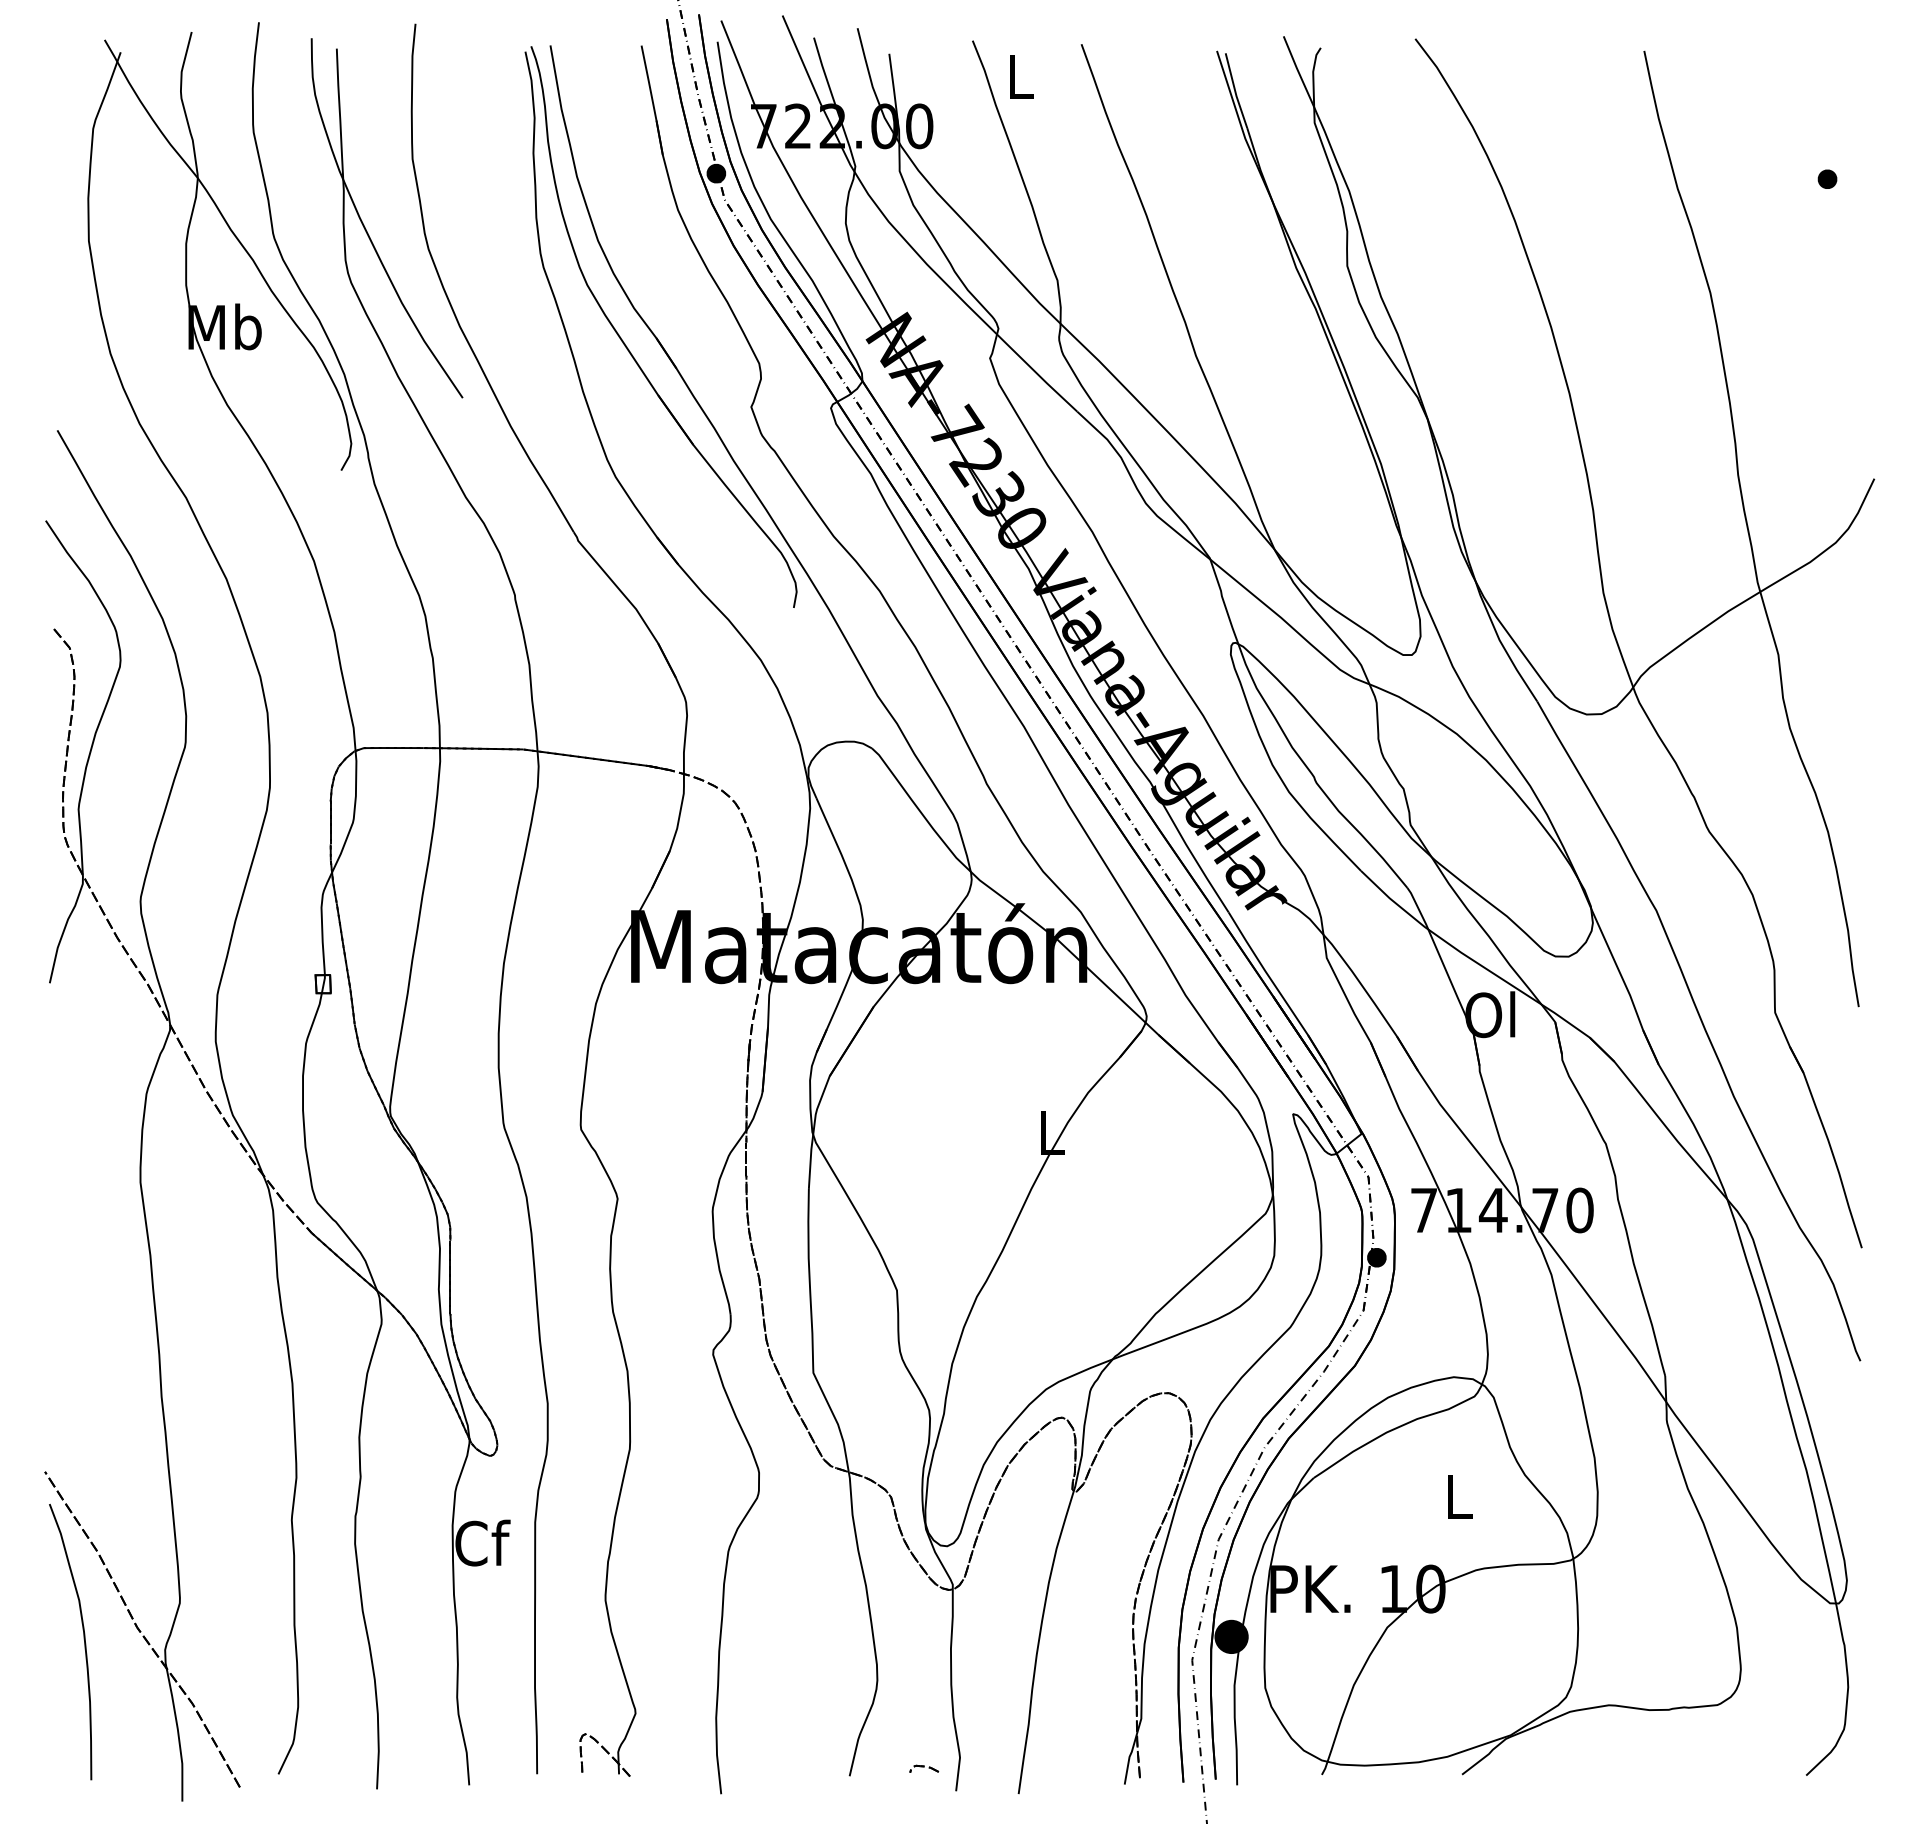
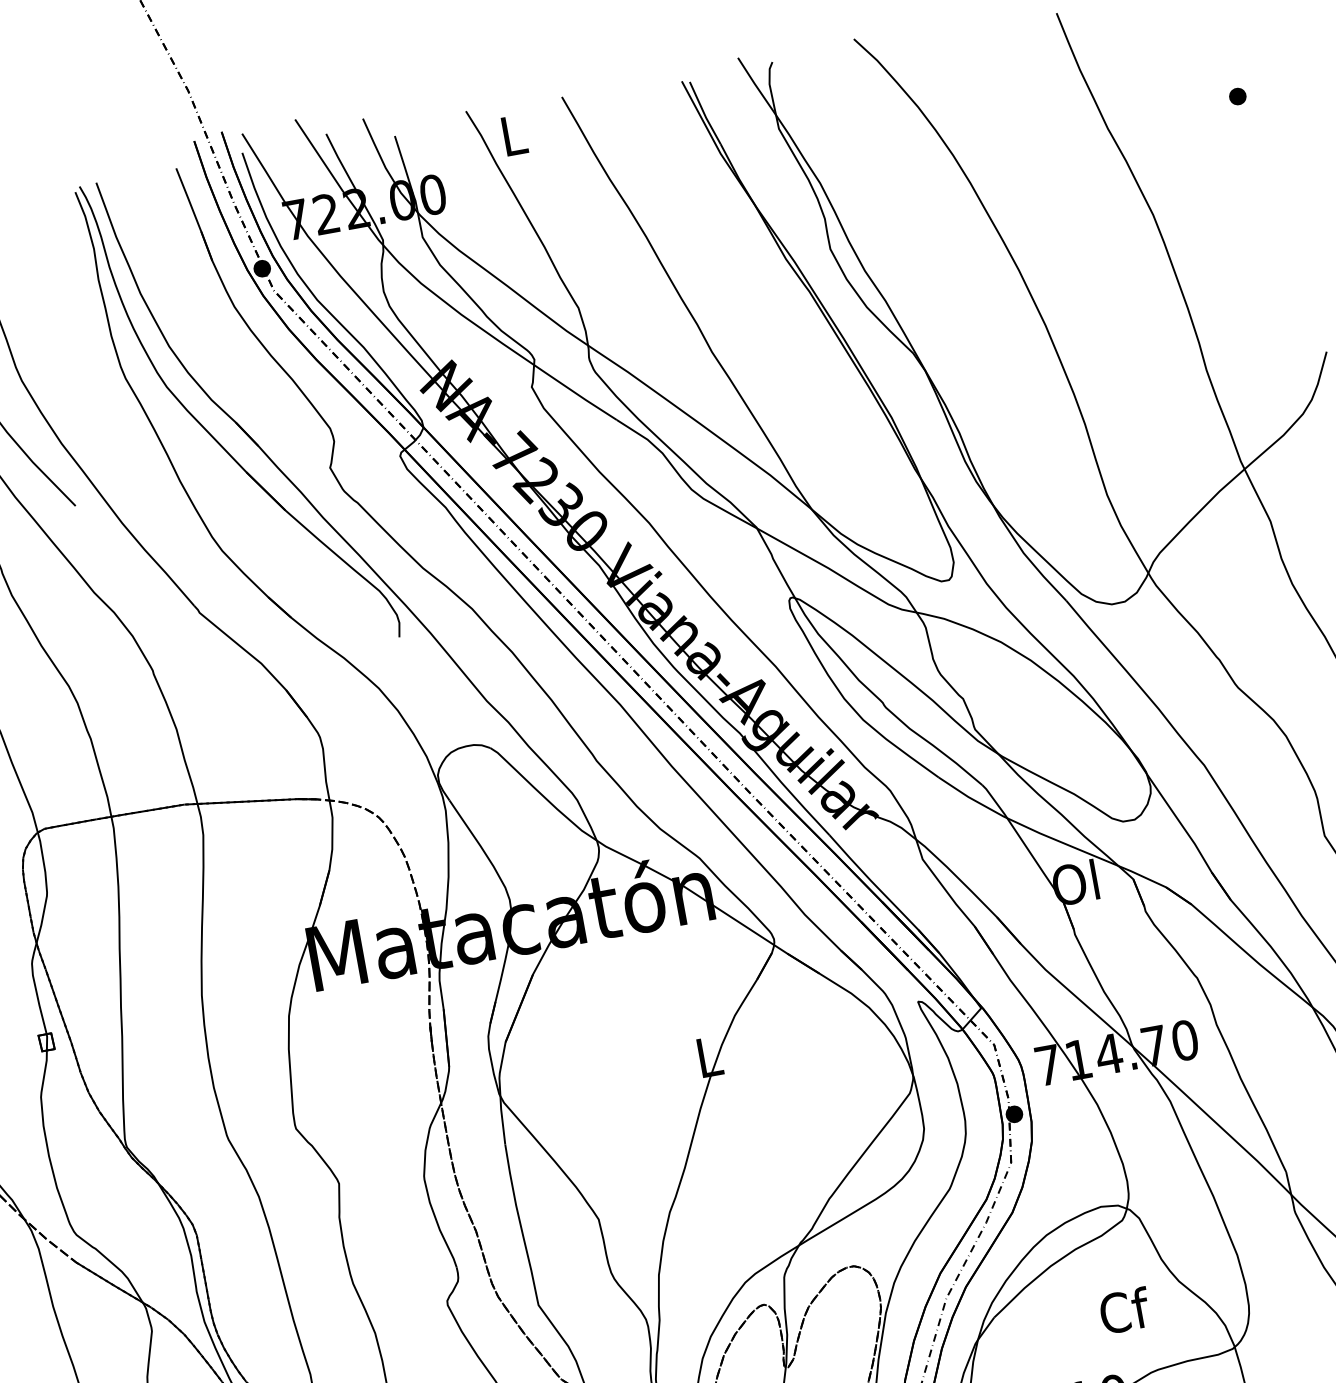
text: (1459, 1496) -> (1124, 1310), L -> Cf

